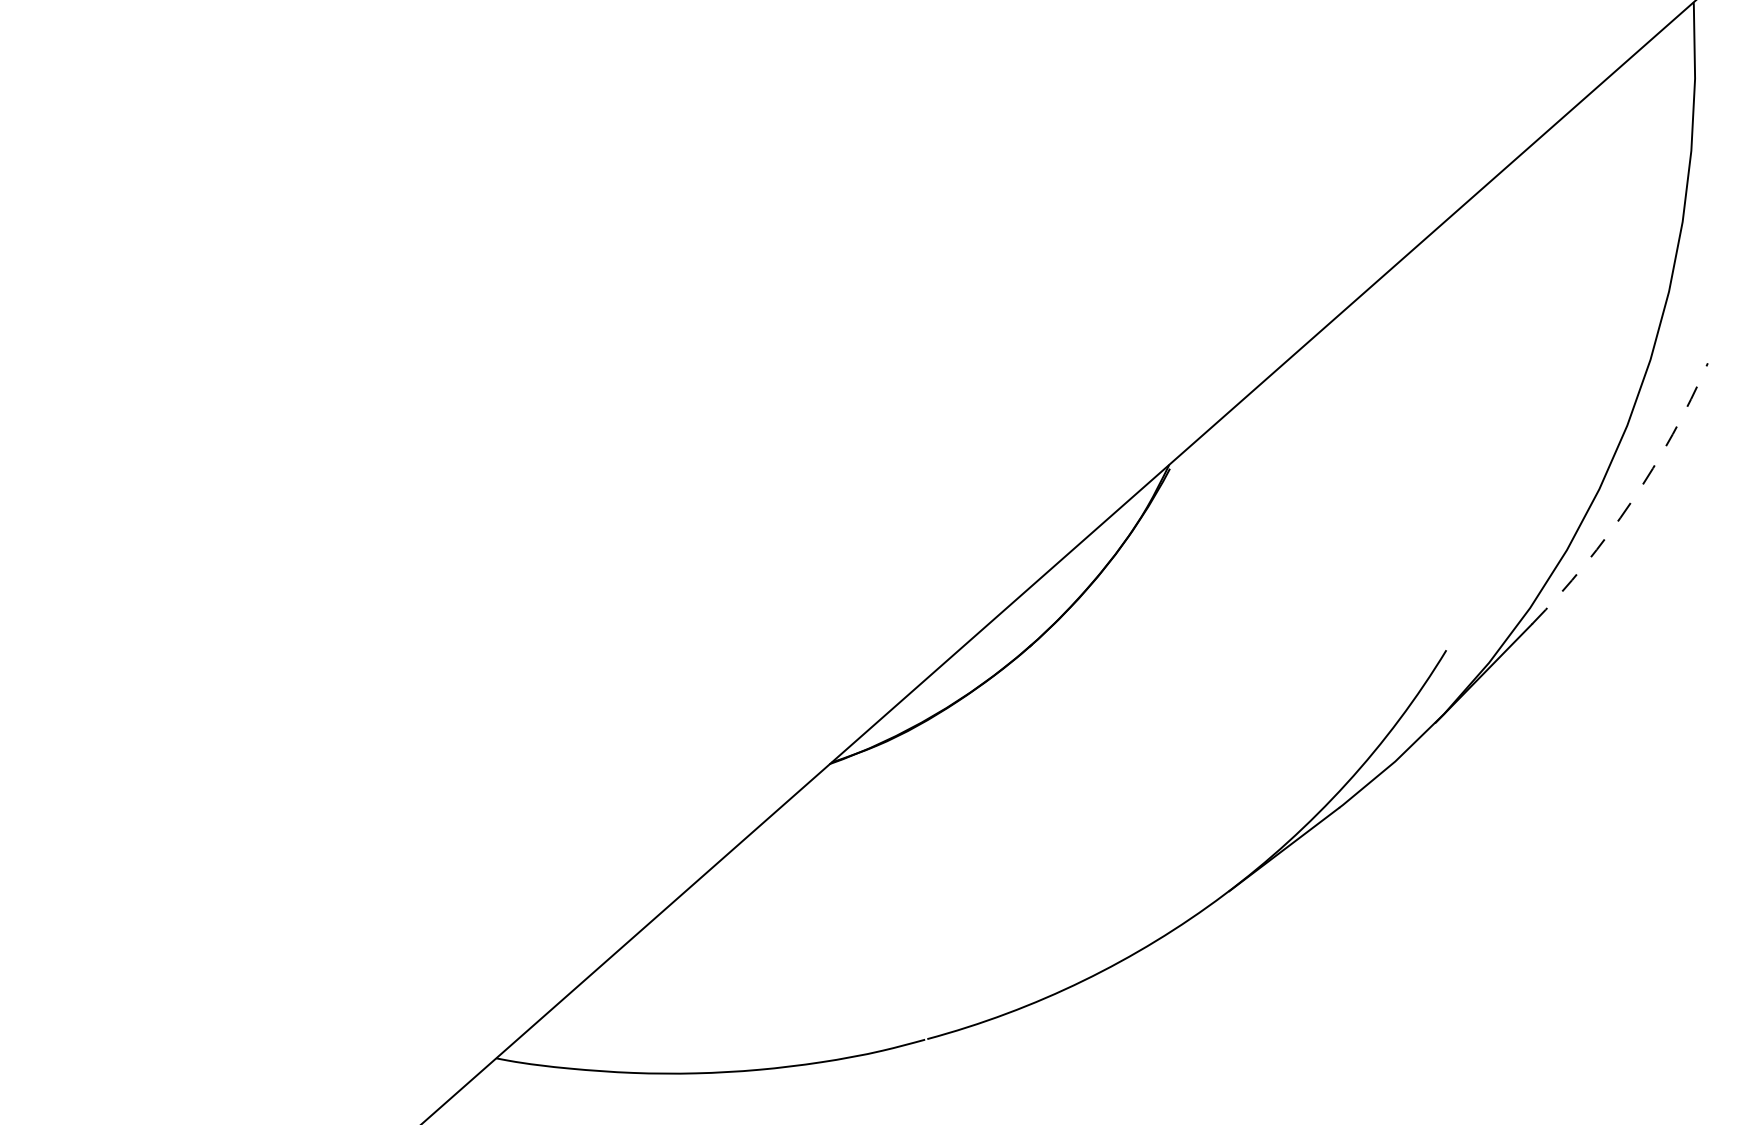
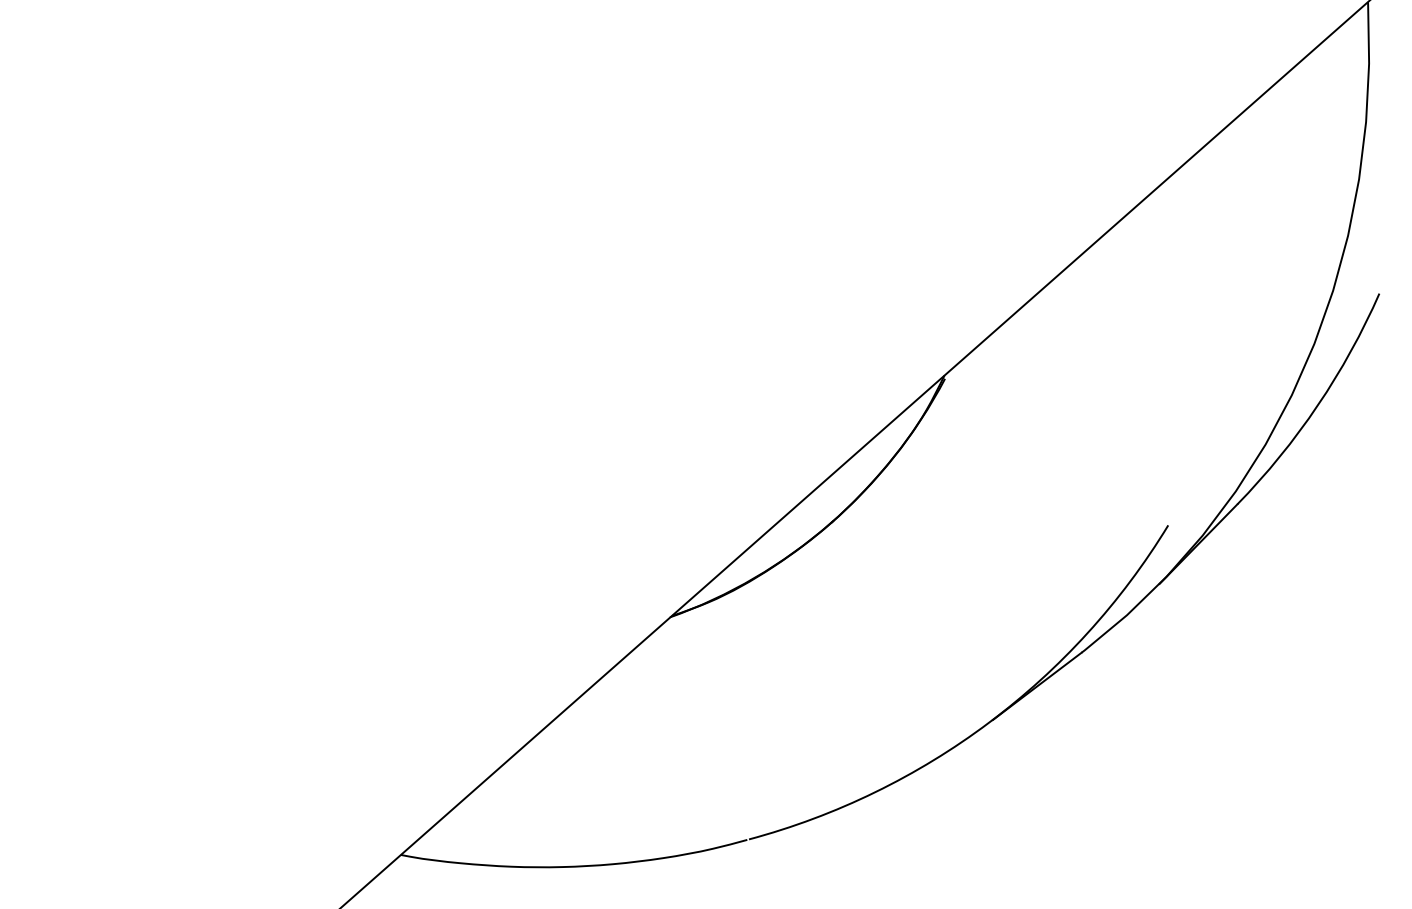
arc: (1631, 501) -> (1317, 405), dashed -> solid

